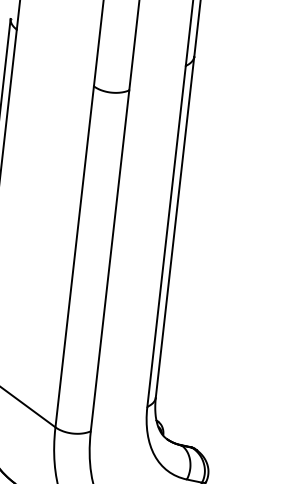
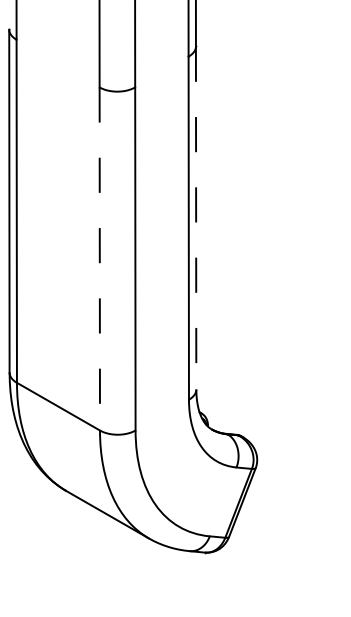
line: (175, 227) -> (196, 218), solid -> dashed
line: (74, 256) -> (99, 258), solid -> dashed

